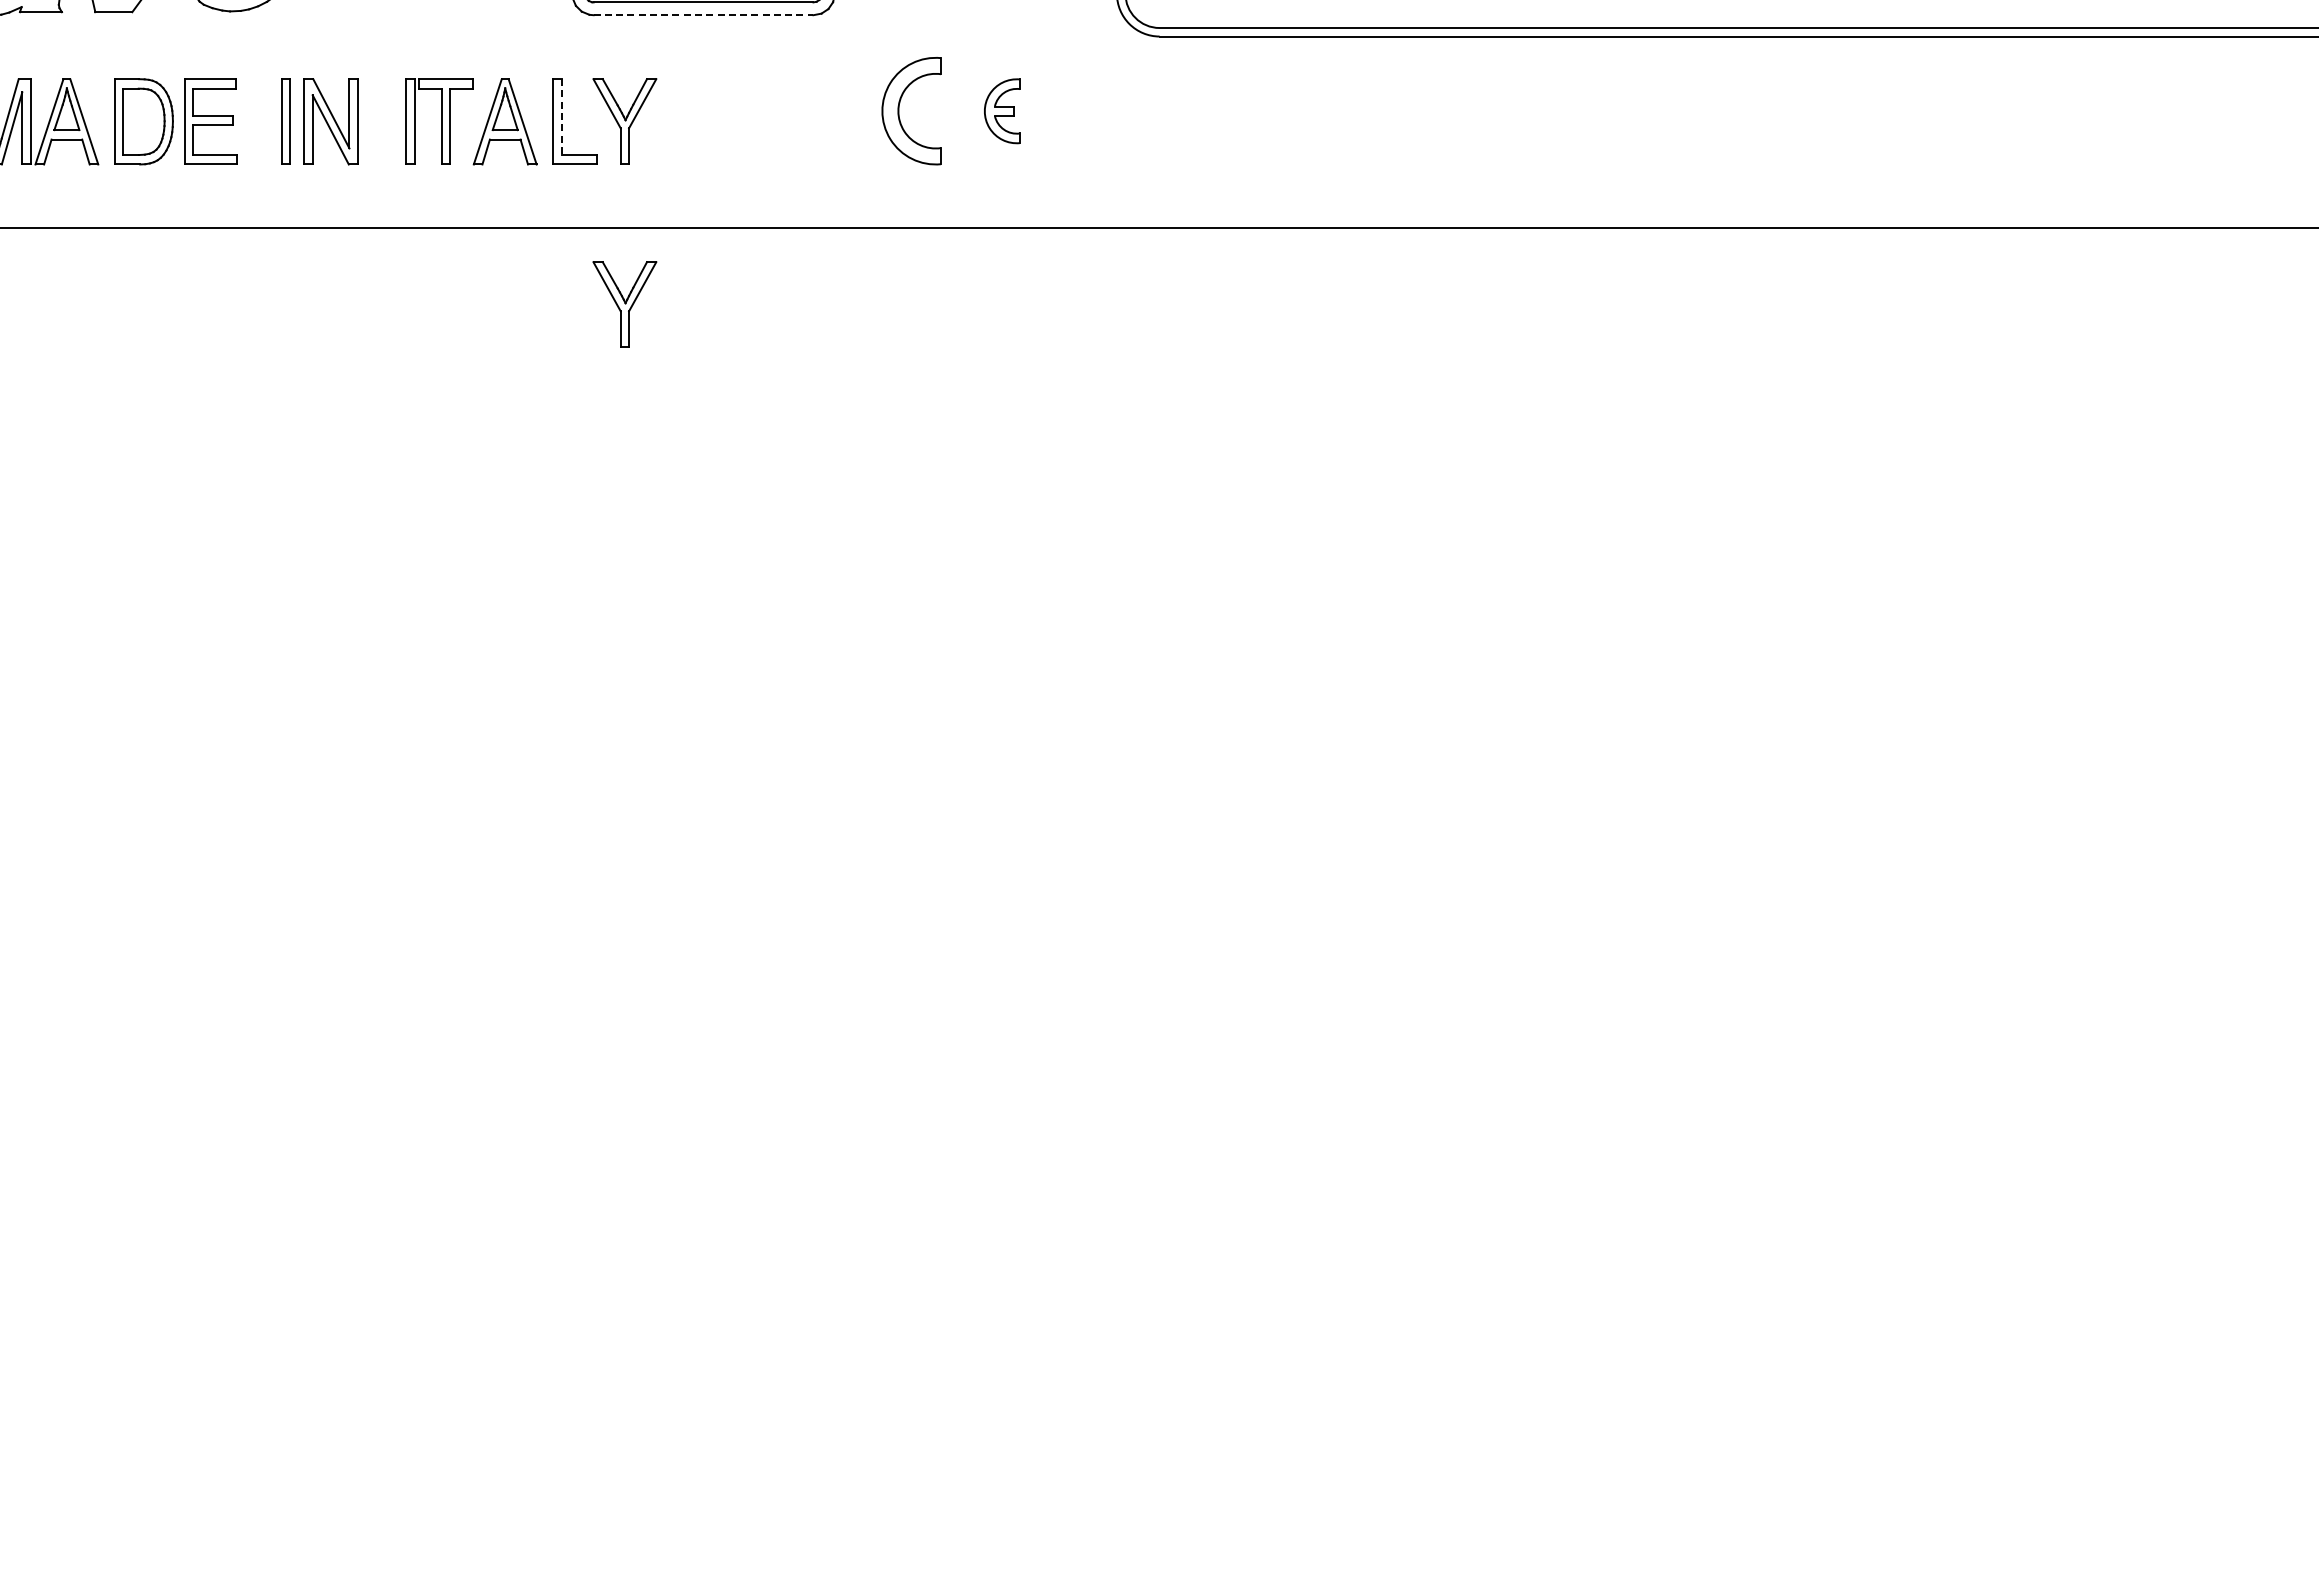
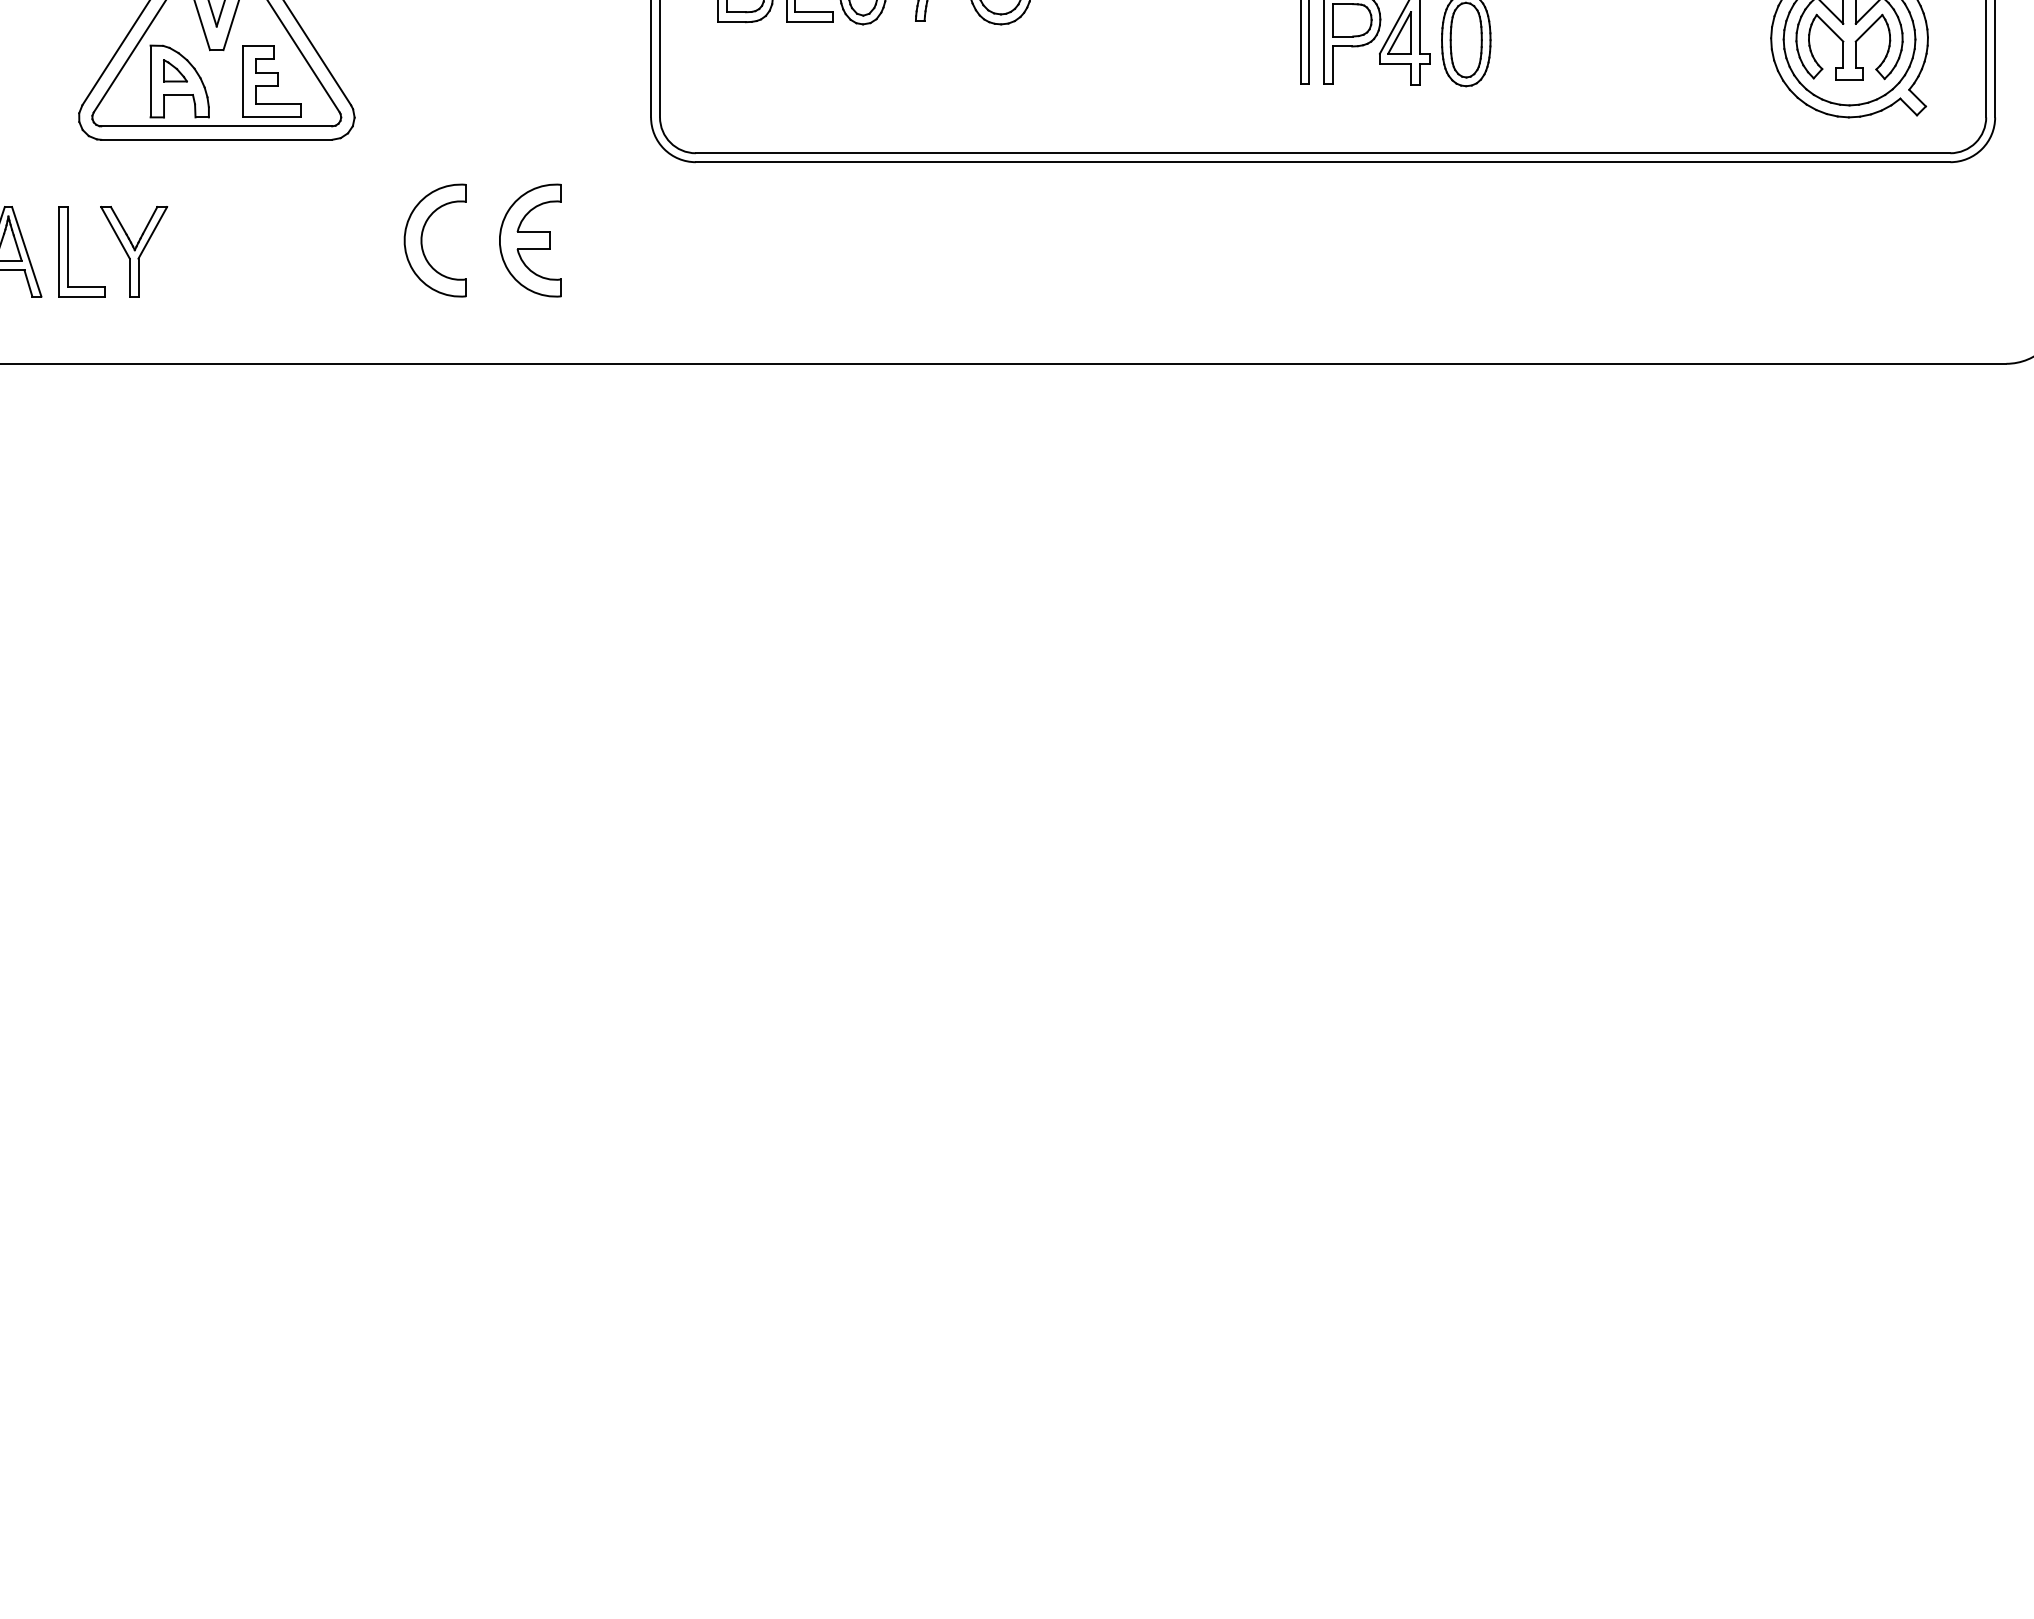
line: (703, 15) -> (216, 140), dashed -> solid
part: (1002, 111) -> (530, 240), size x1.67
line: (561, 117) -> (67, 247), dashed -> solid
part: (624, 304) -> (133, 443), removed

